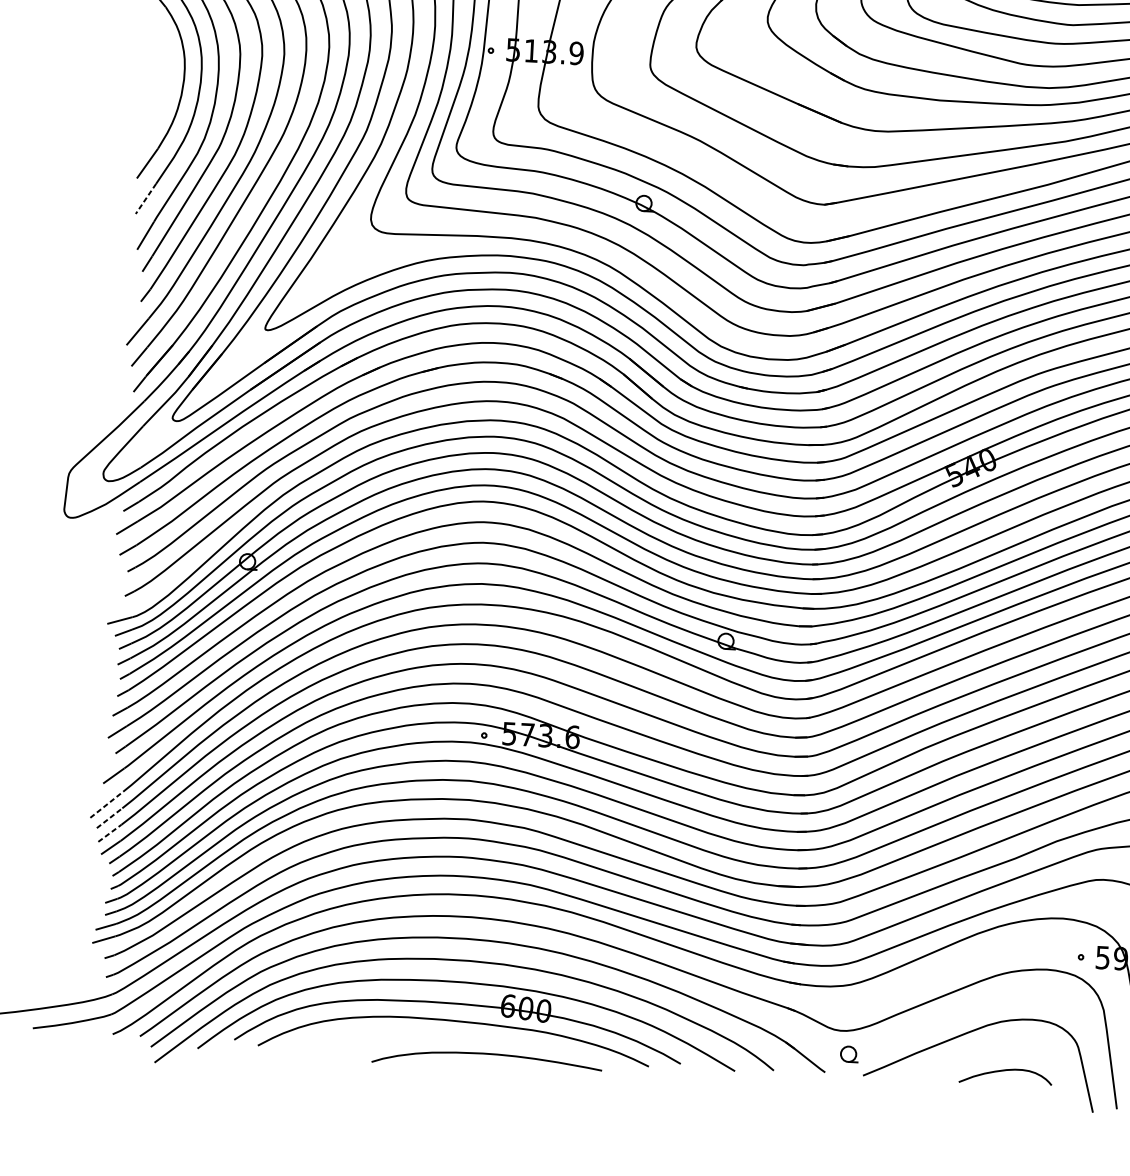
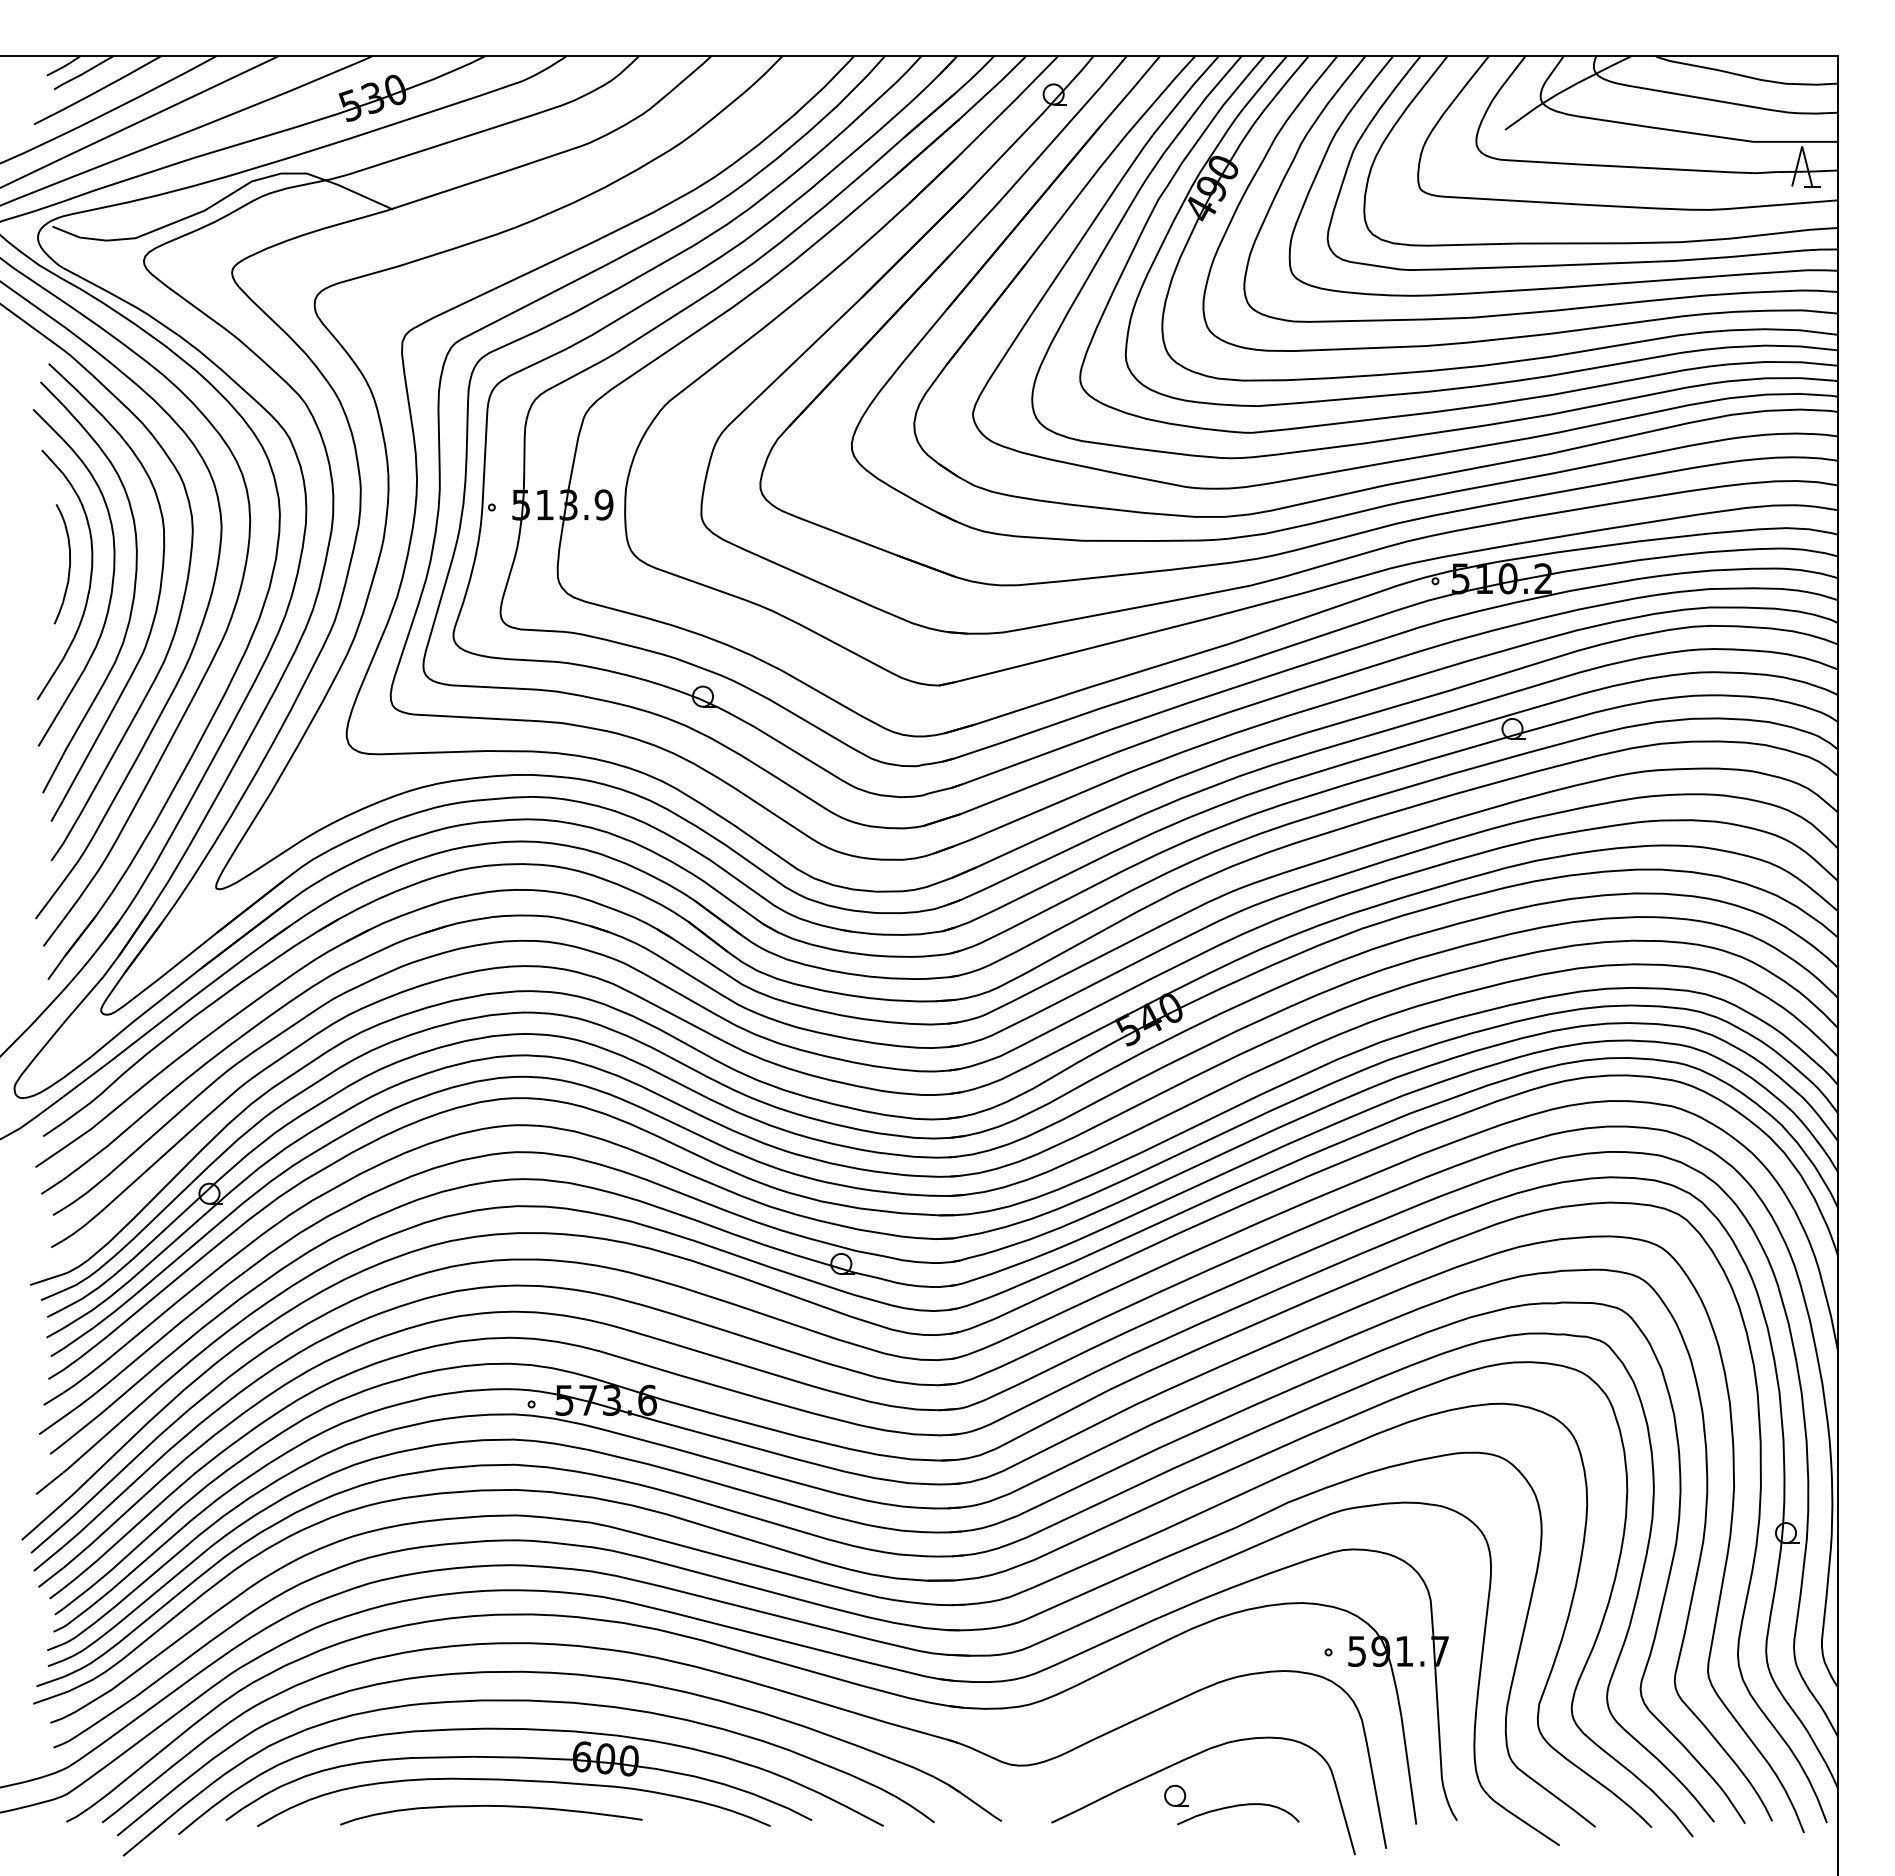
part: (166, 78) -> (68, 567), added
line: (145, 198) -> (50, 725), dashed -> solid
line: (106, 804) -> (42, 1521), dashed -> solid
line: (110, 817) -> (47, 1538), dashed -> solid
line: (109, 833) -> (48, 1559), dashed -> solid
curve: (487, 1054) -> (491, 1806), moved
part: (849, 1054) -> (1176, 1795), moved

